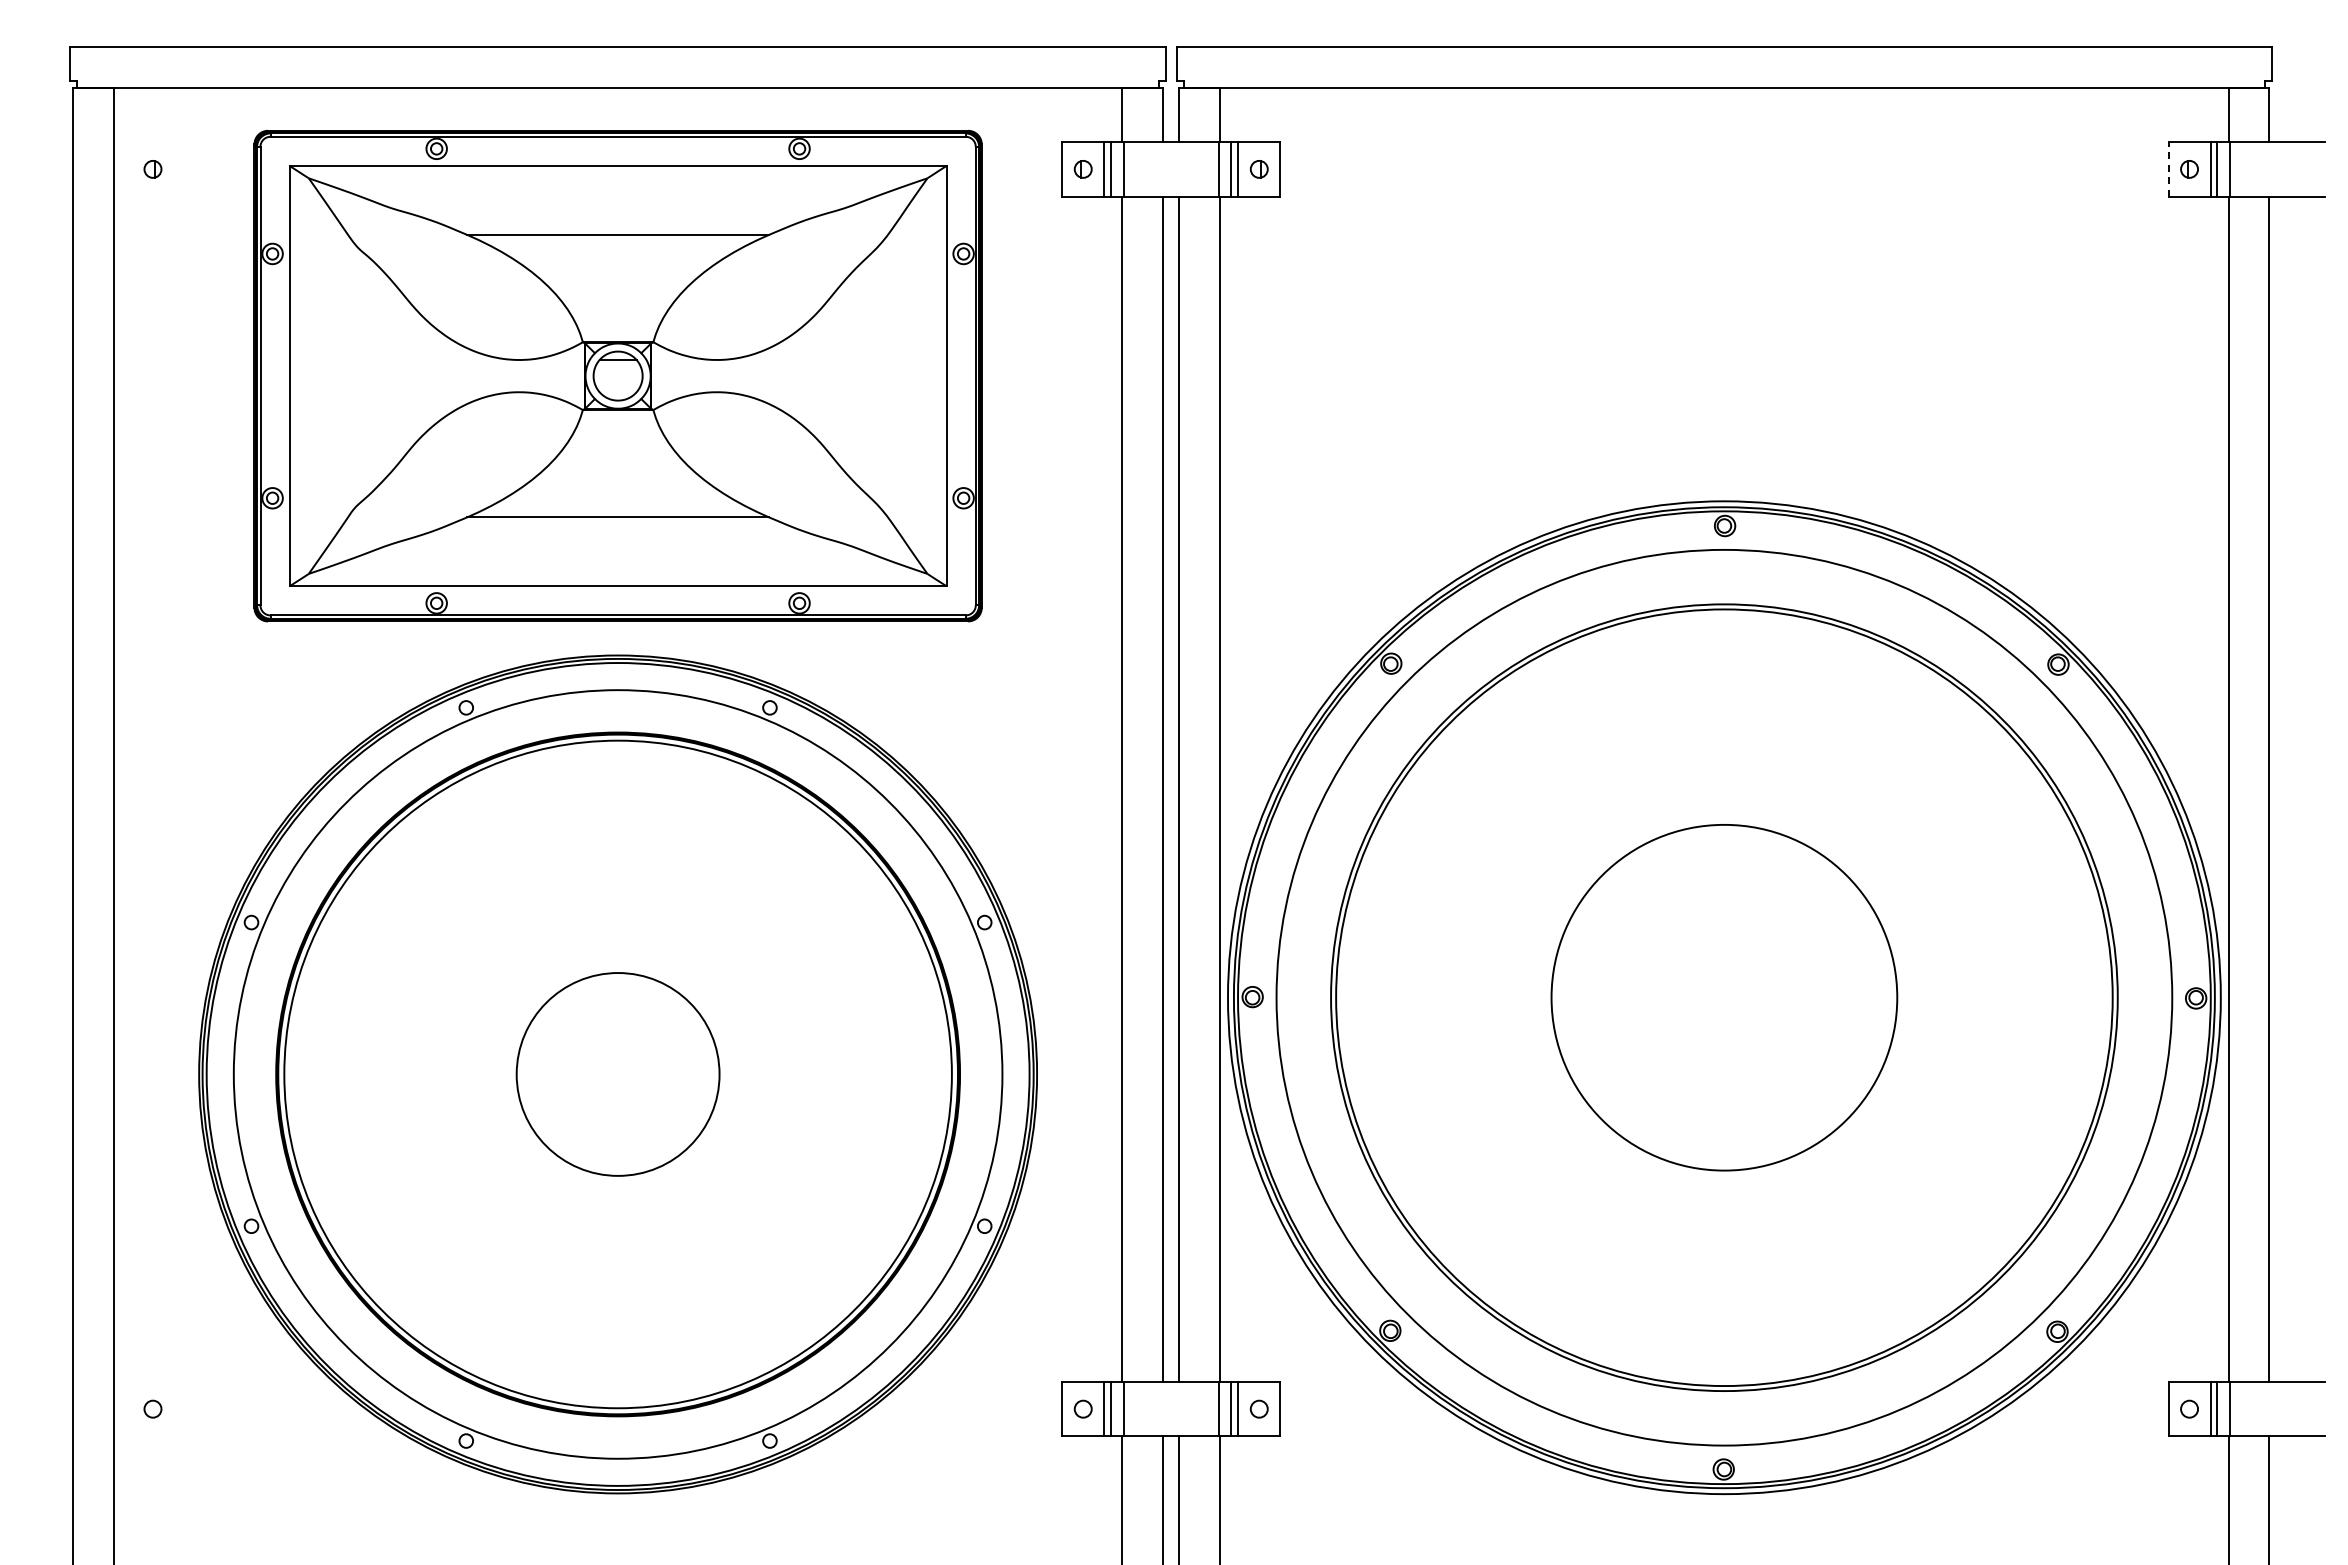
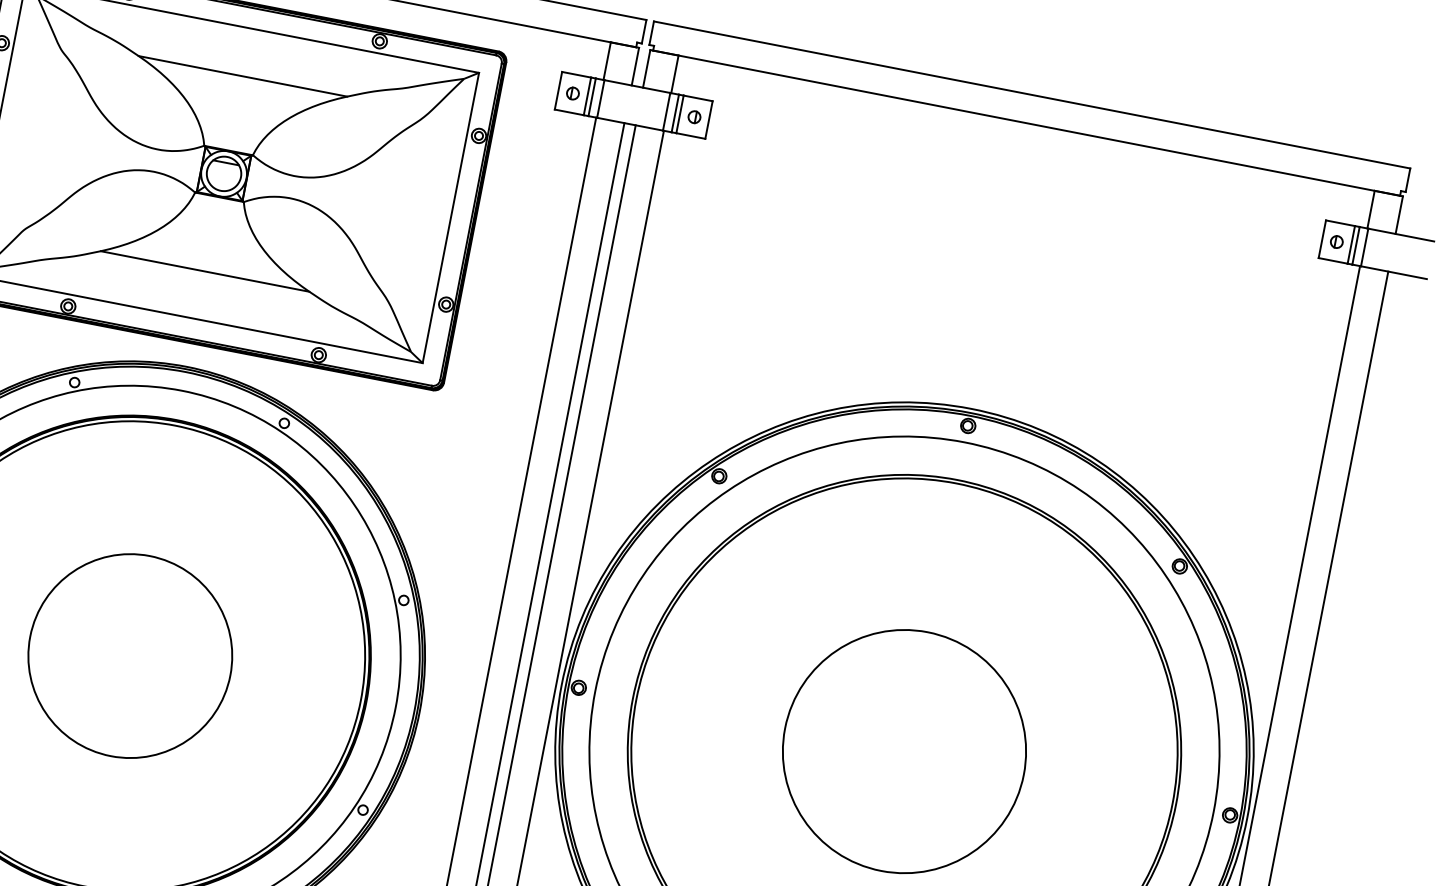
line: (2168, 168) -> (1322, 238), dashed -> solid
circle: (618, 1074) -> (130, 656), size x1.43

